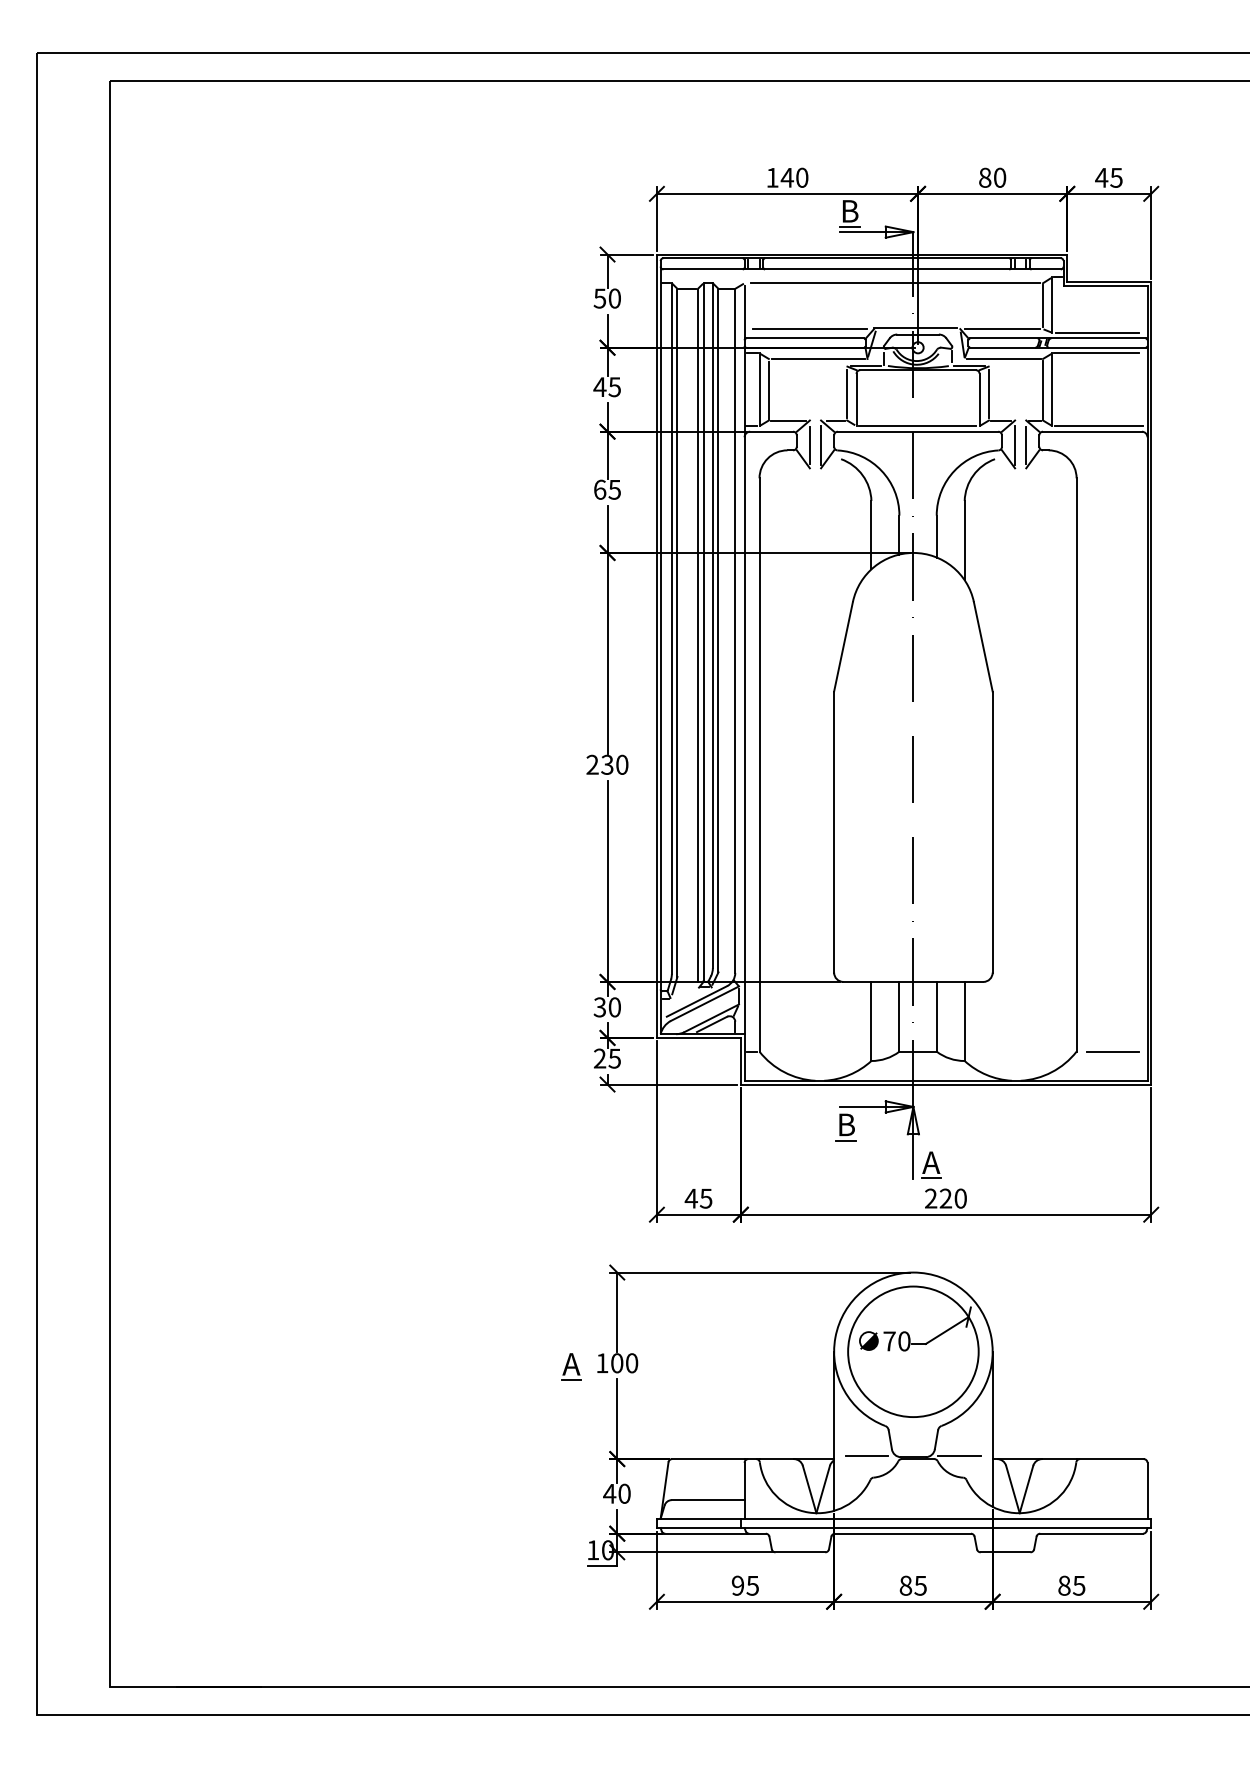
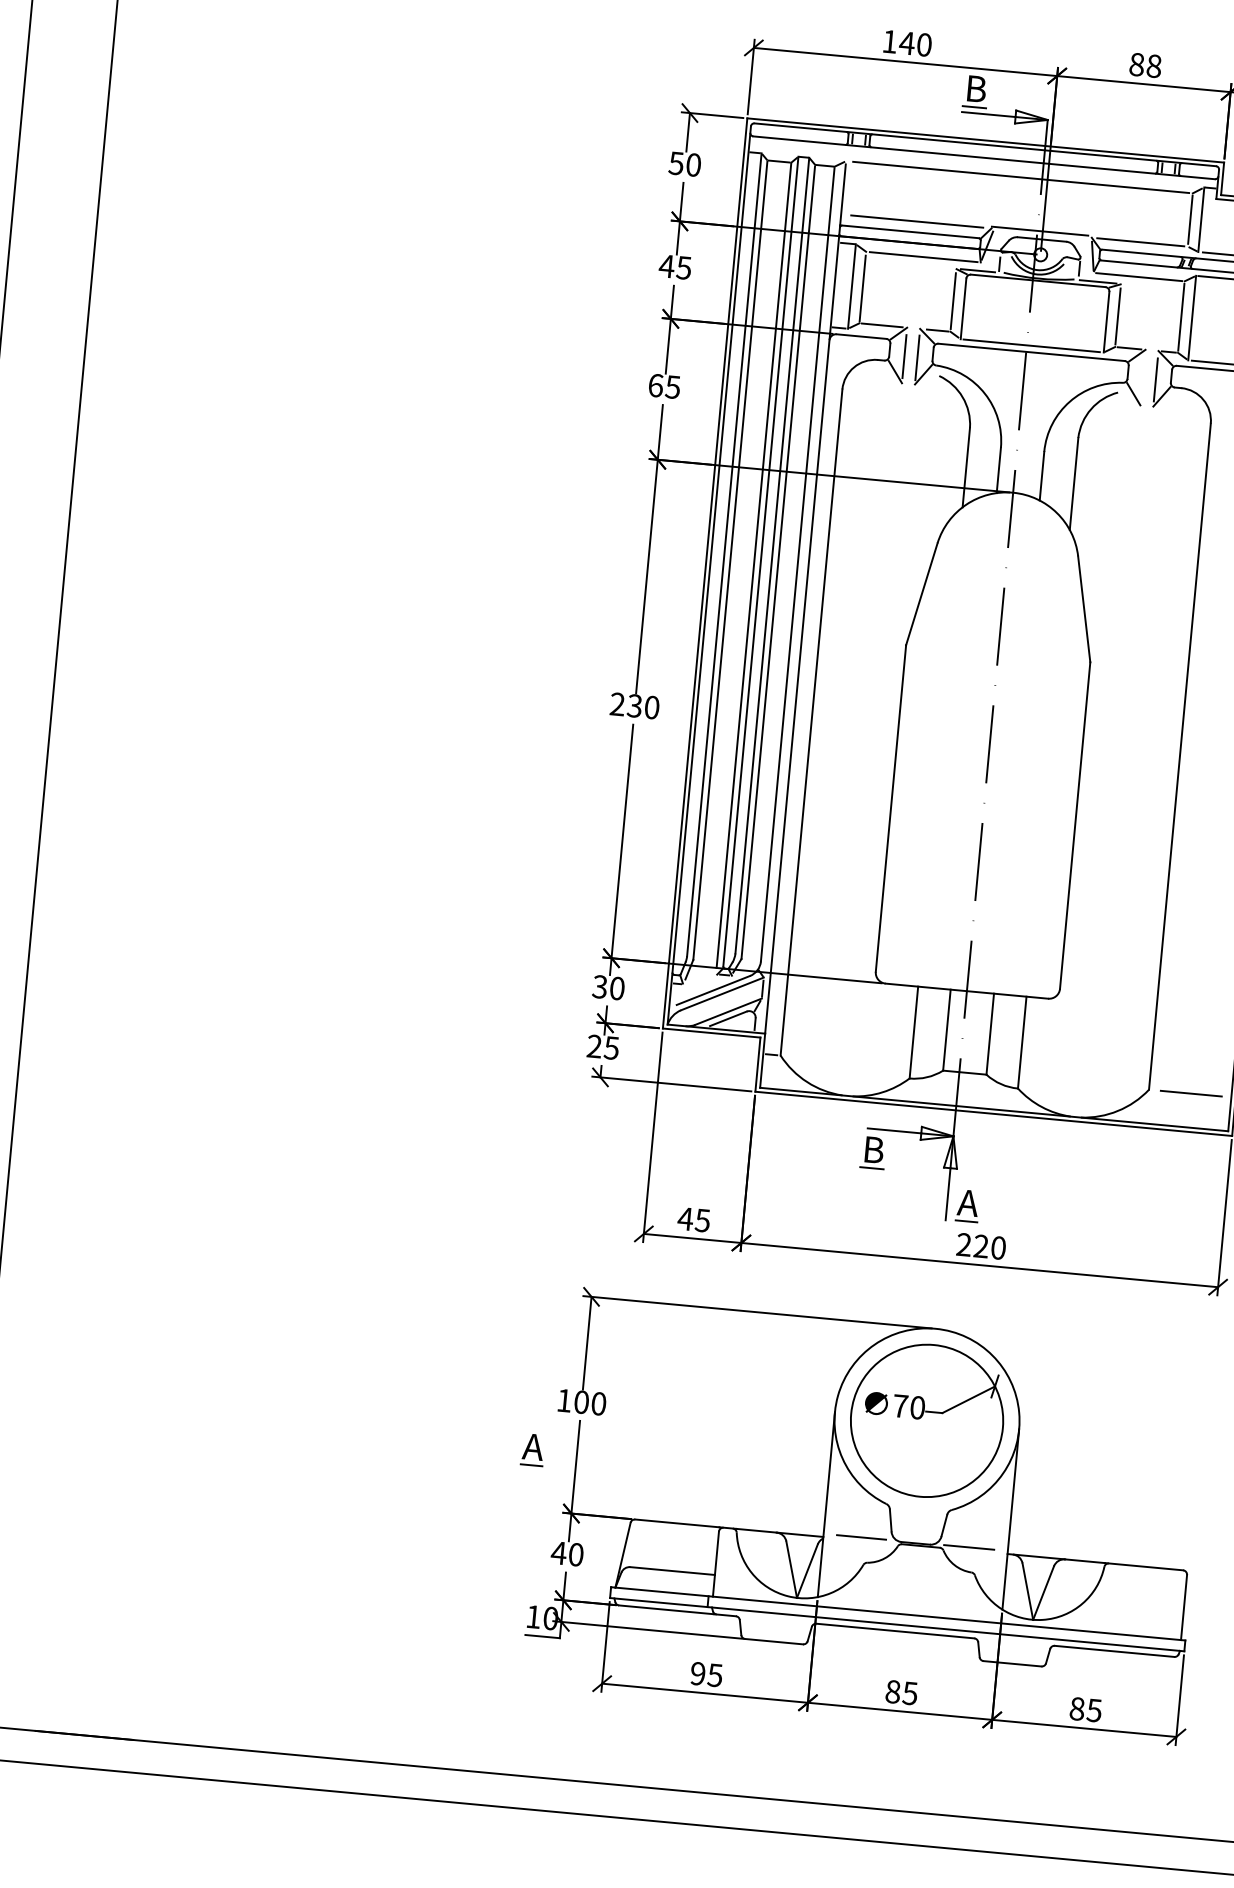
text: (1000, 177) -> (1154, 65), 80 -> 88
line: (1015, 445) -> (1143, 378), removed
part: (571, 1366) -> (533, 1449), moved

